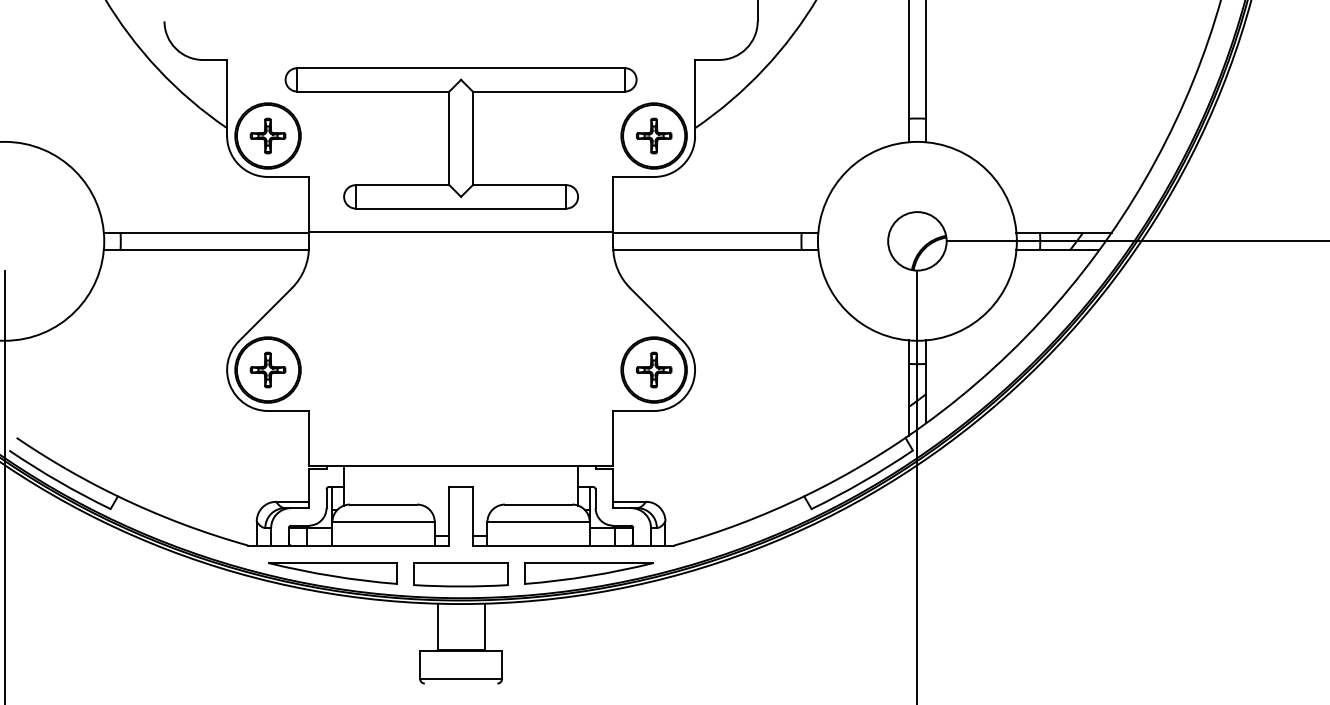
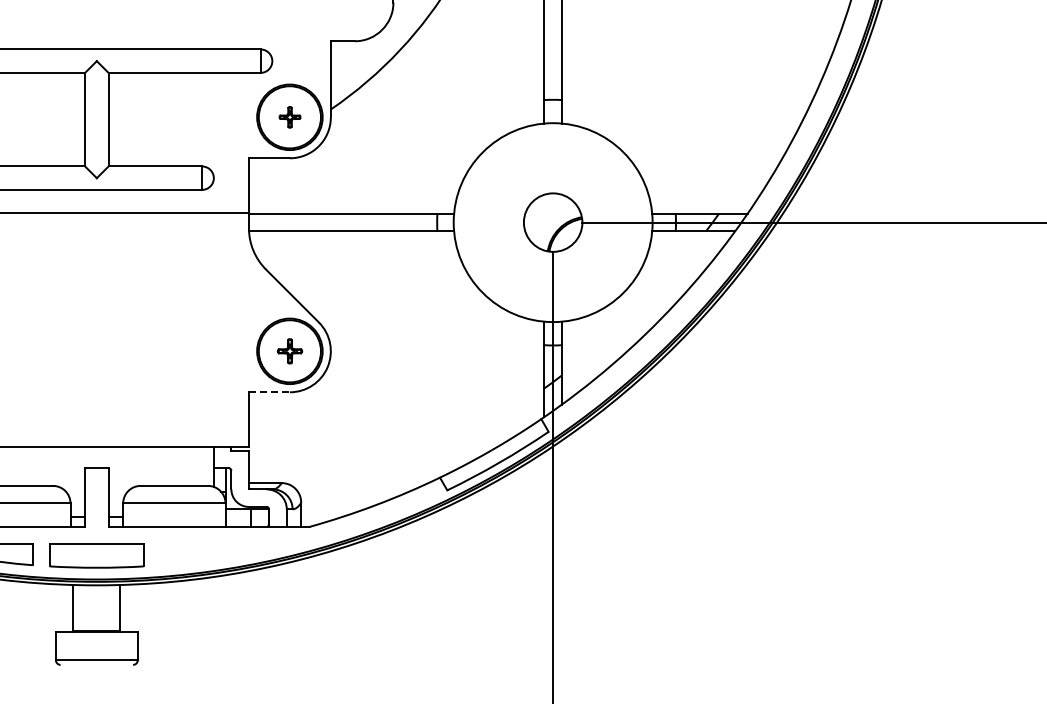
part: (654, 135) -> (290, 116), size x0.6
part: (654, 369) -> (290, 350), size x0.7
line: (634, 411) -> (270, 392), solid -> dashed
part: (588, 573) -> (224, 554), removed

